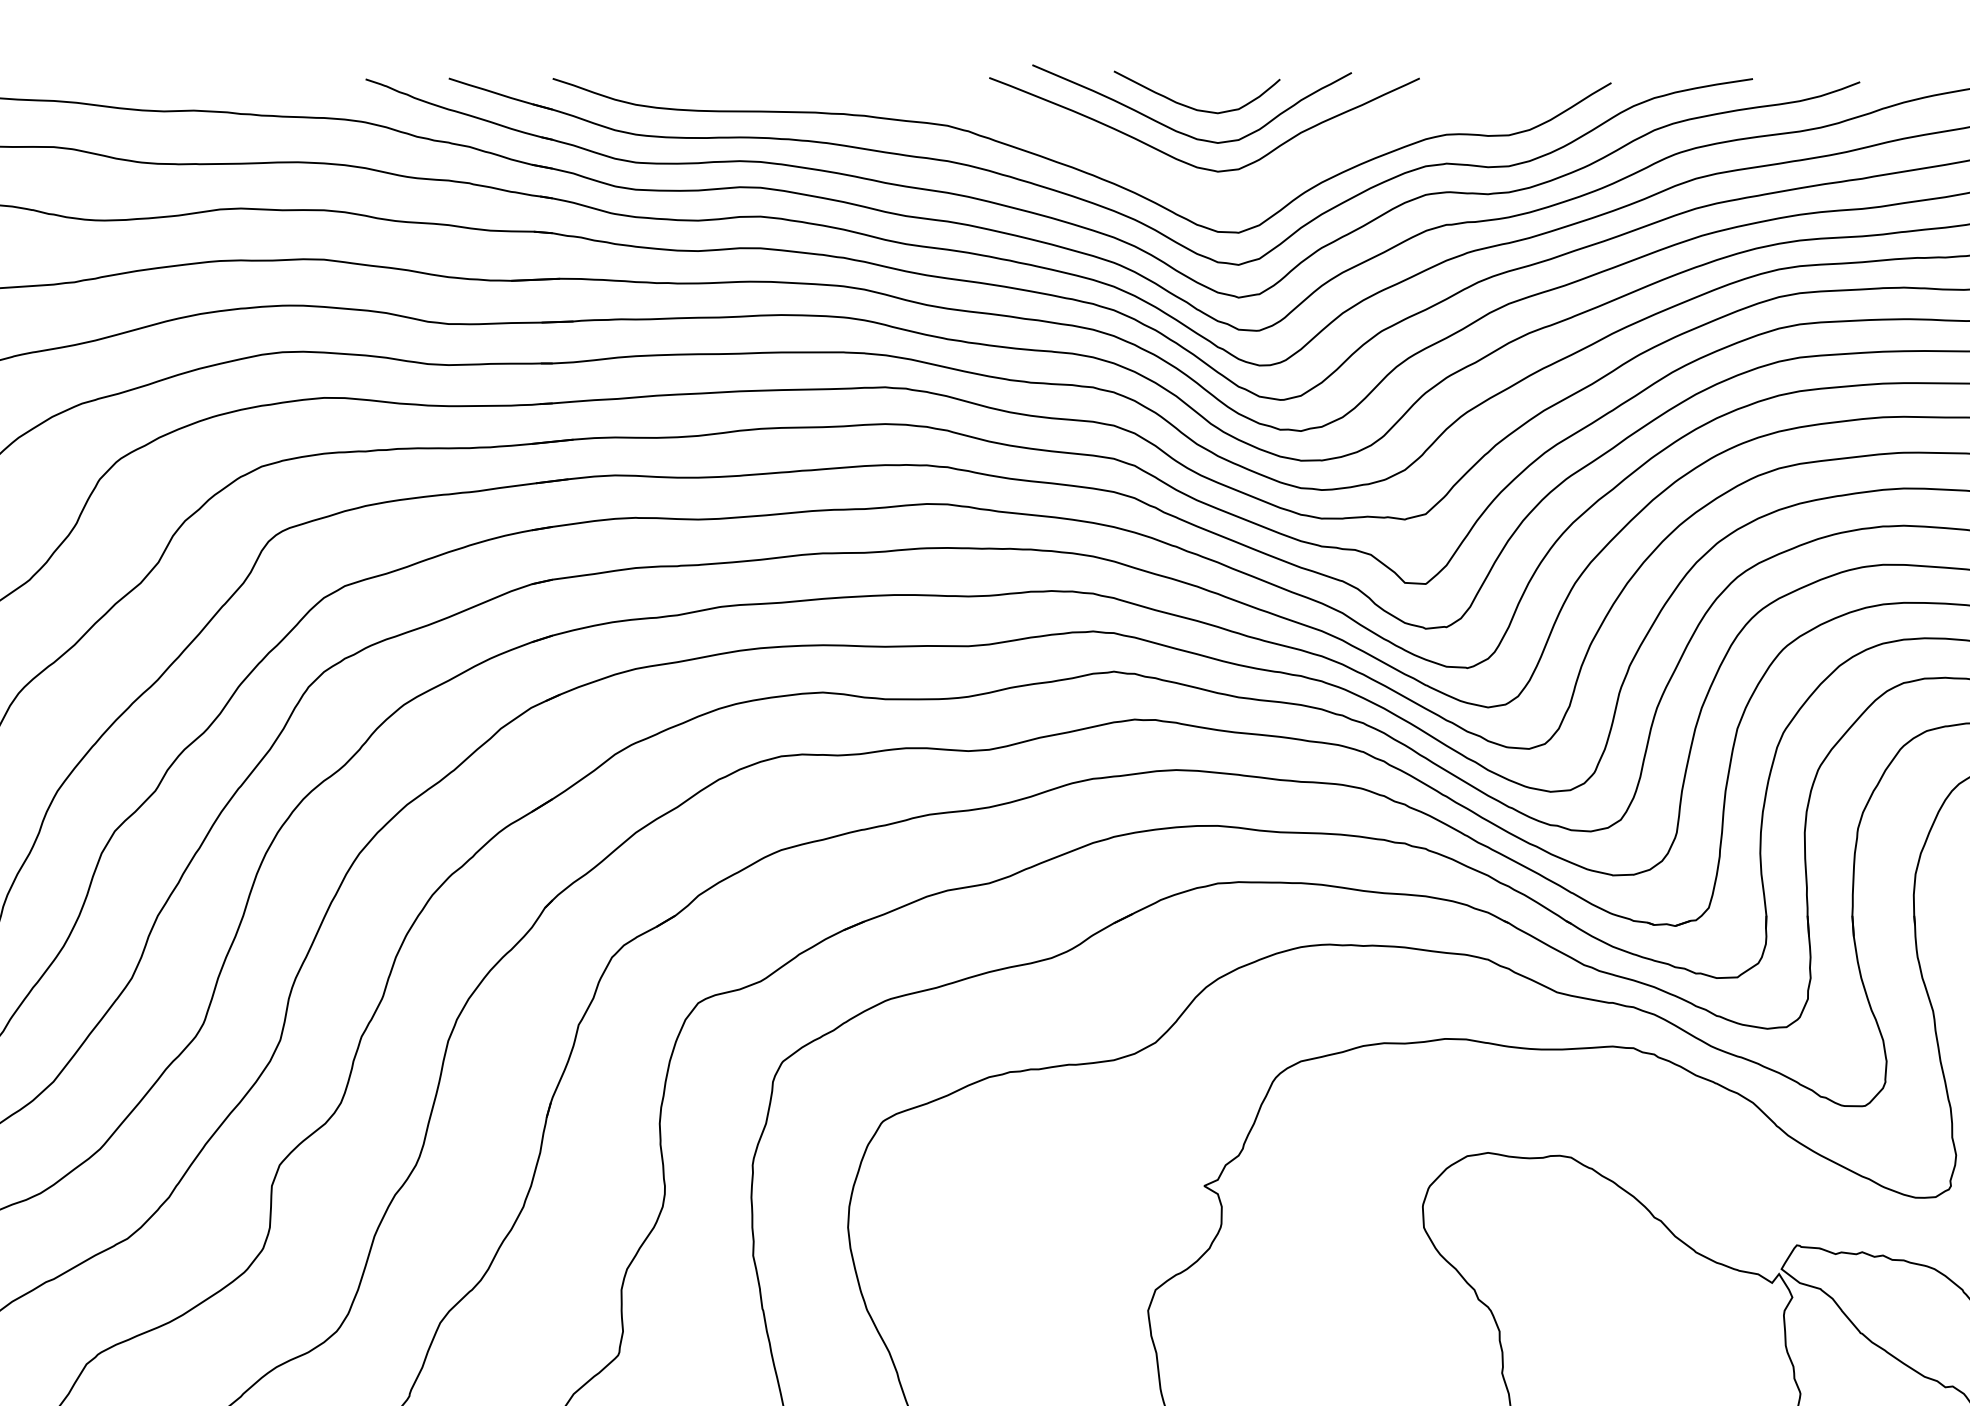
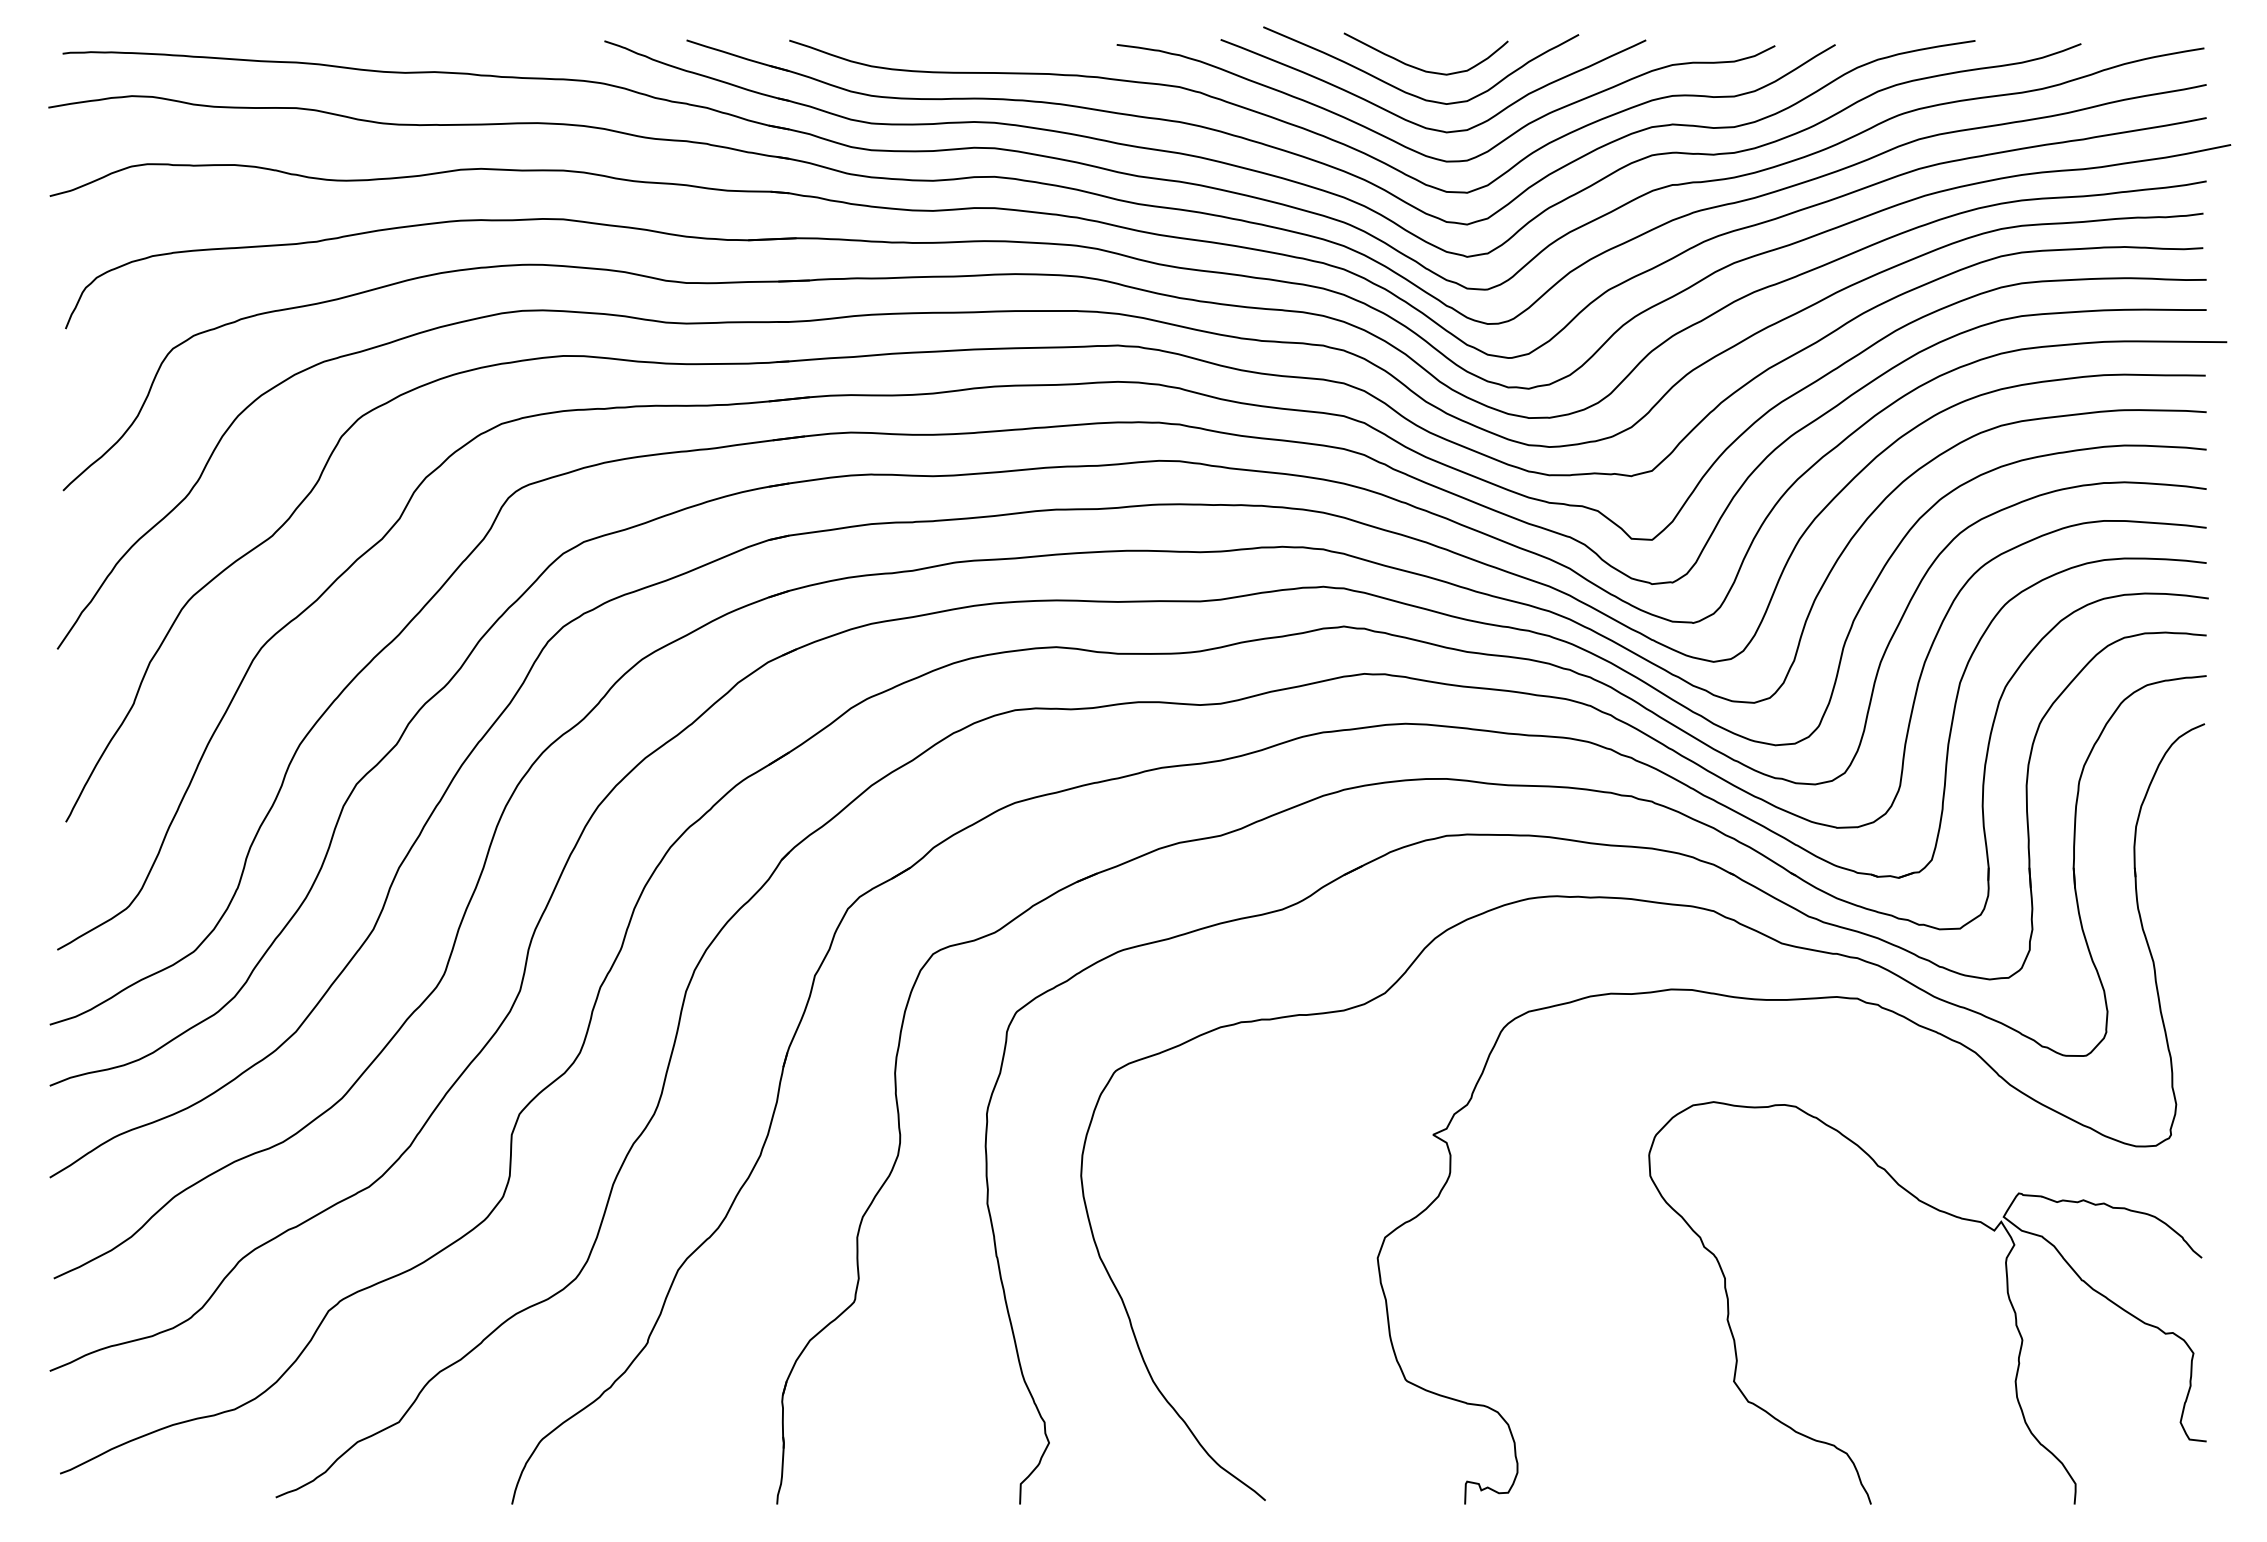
curve: (1194, 193) -> (1423, 153), added

